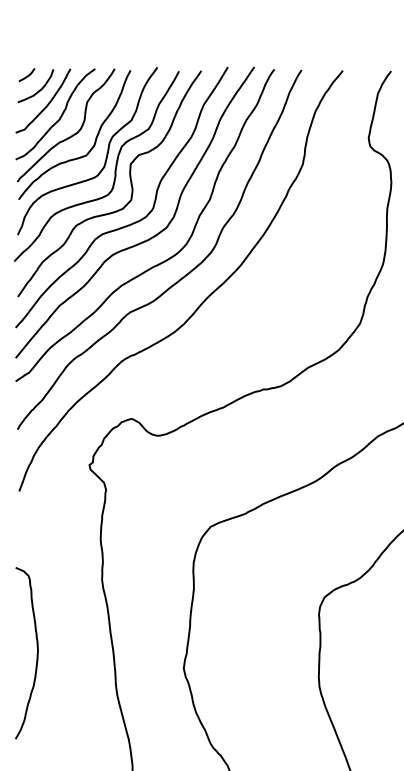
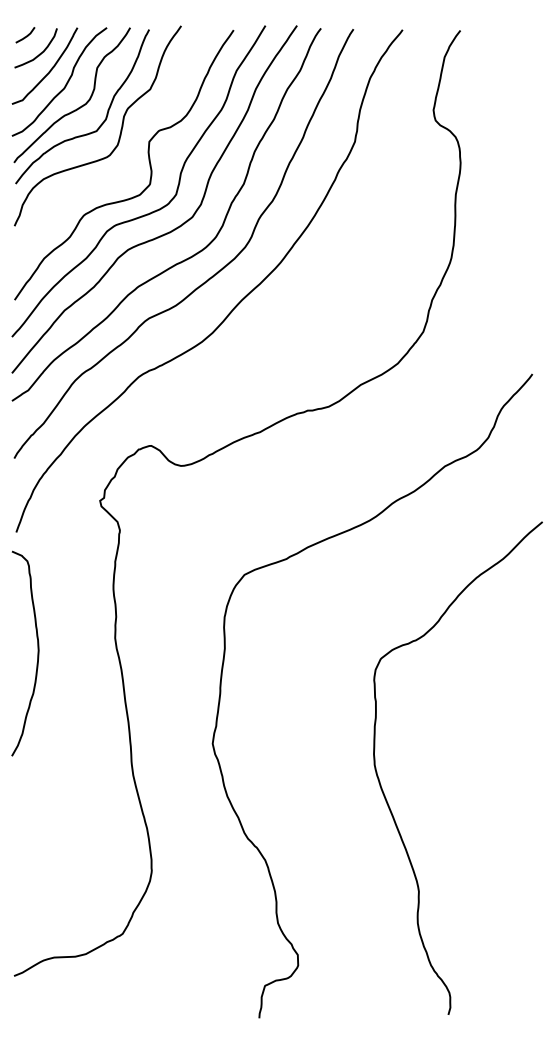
curve: (114, 168) -> (130, 146), removed
curve: (37, 653) -> (37, 653), moved

